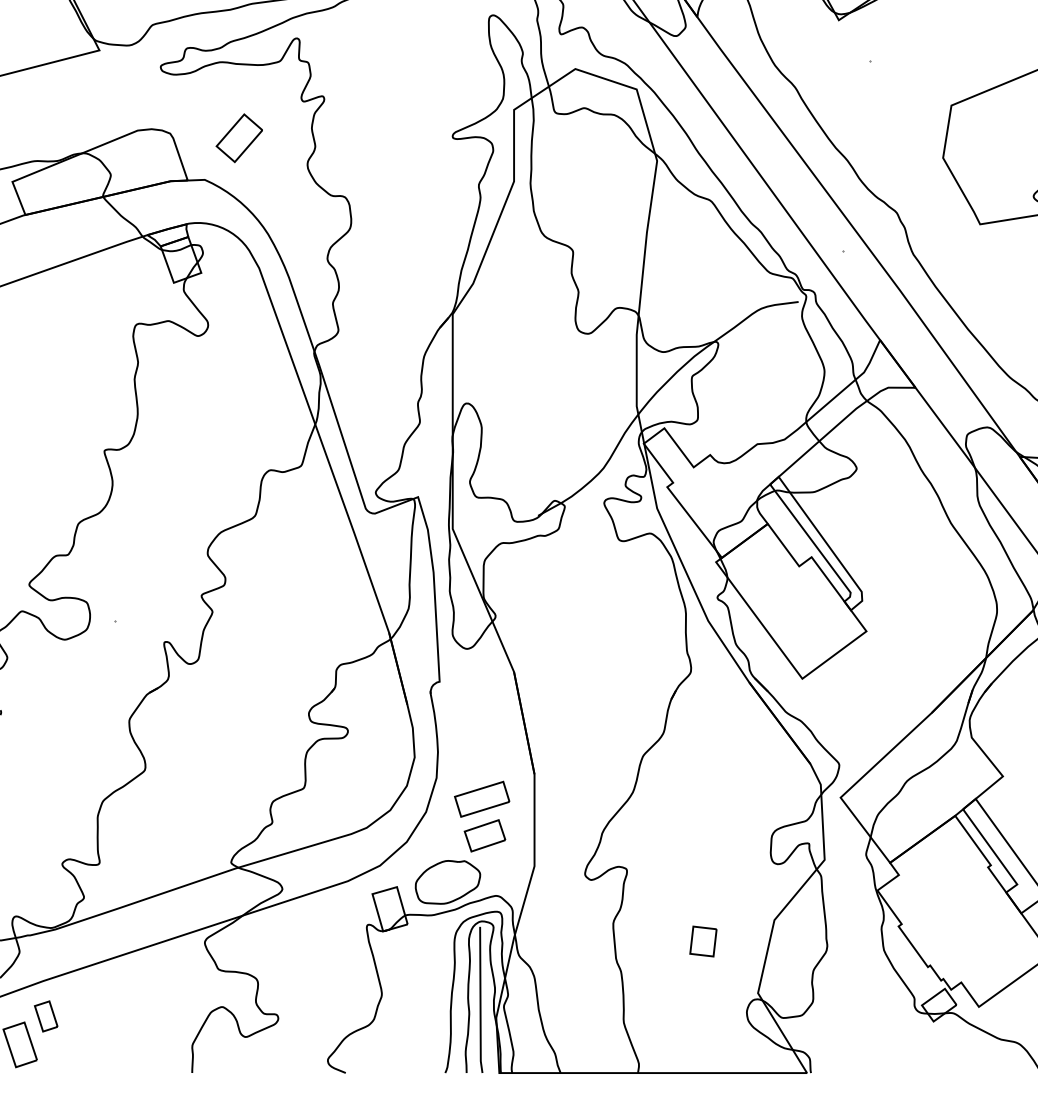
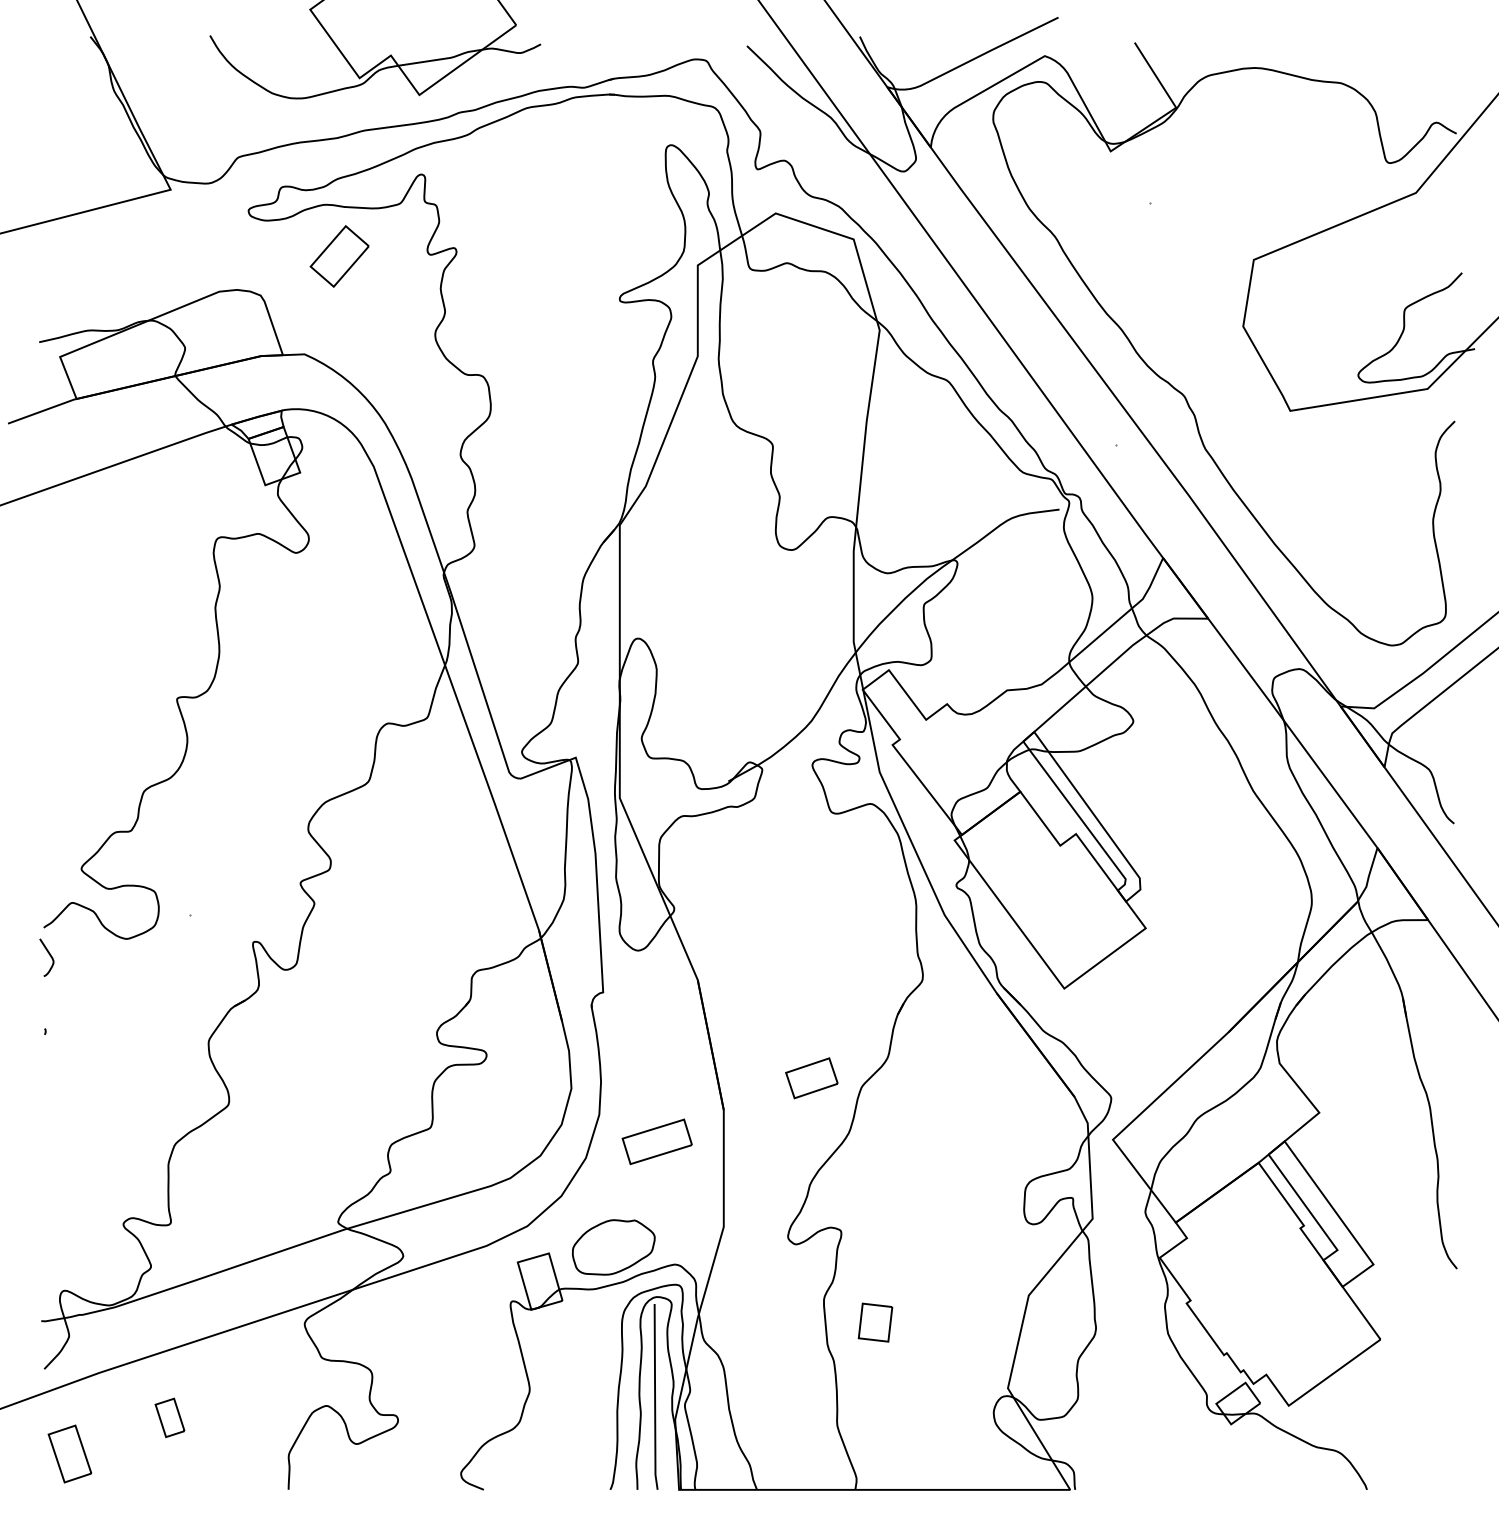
part: (239, 138) -> (339, 256), moved
part: (484, 836) -> (811, 1078), moved
part: (703, 941) -> (875, 1322), moved
part: (45, 1016) -> (169, 1417), moved

